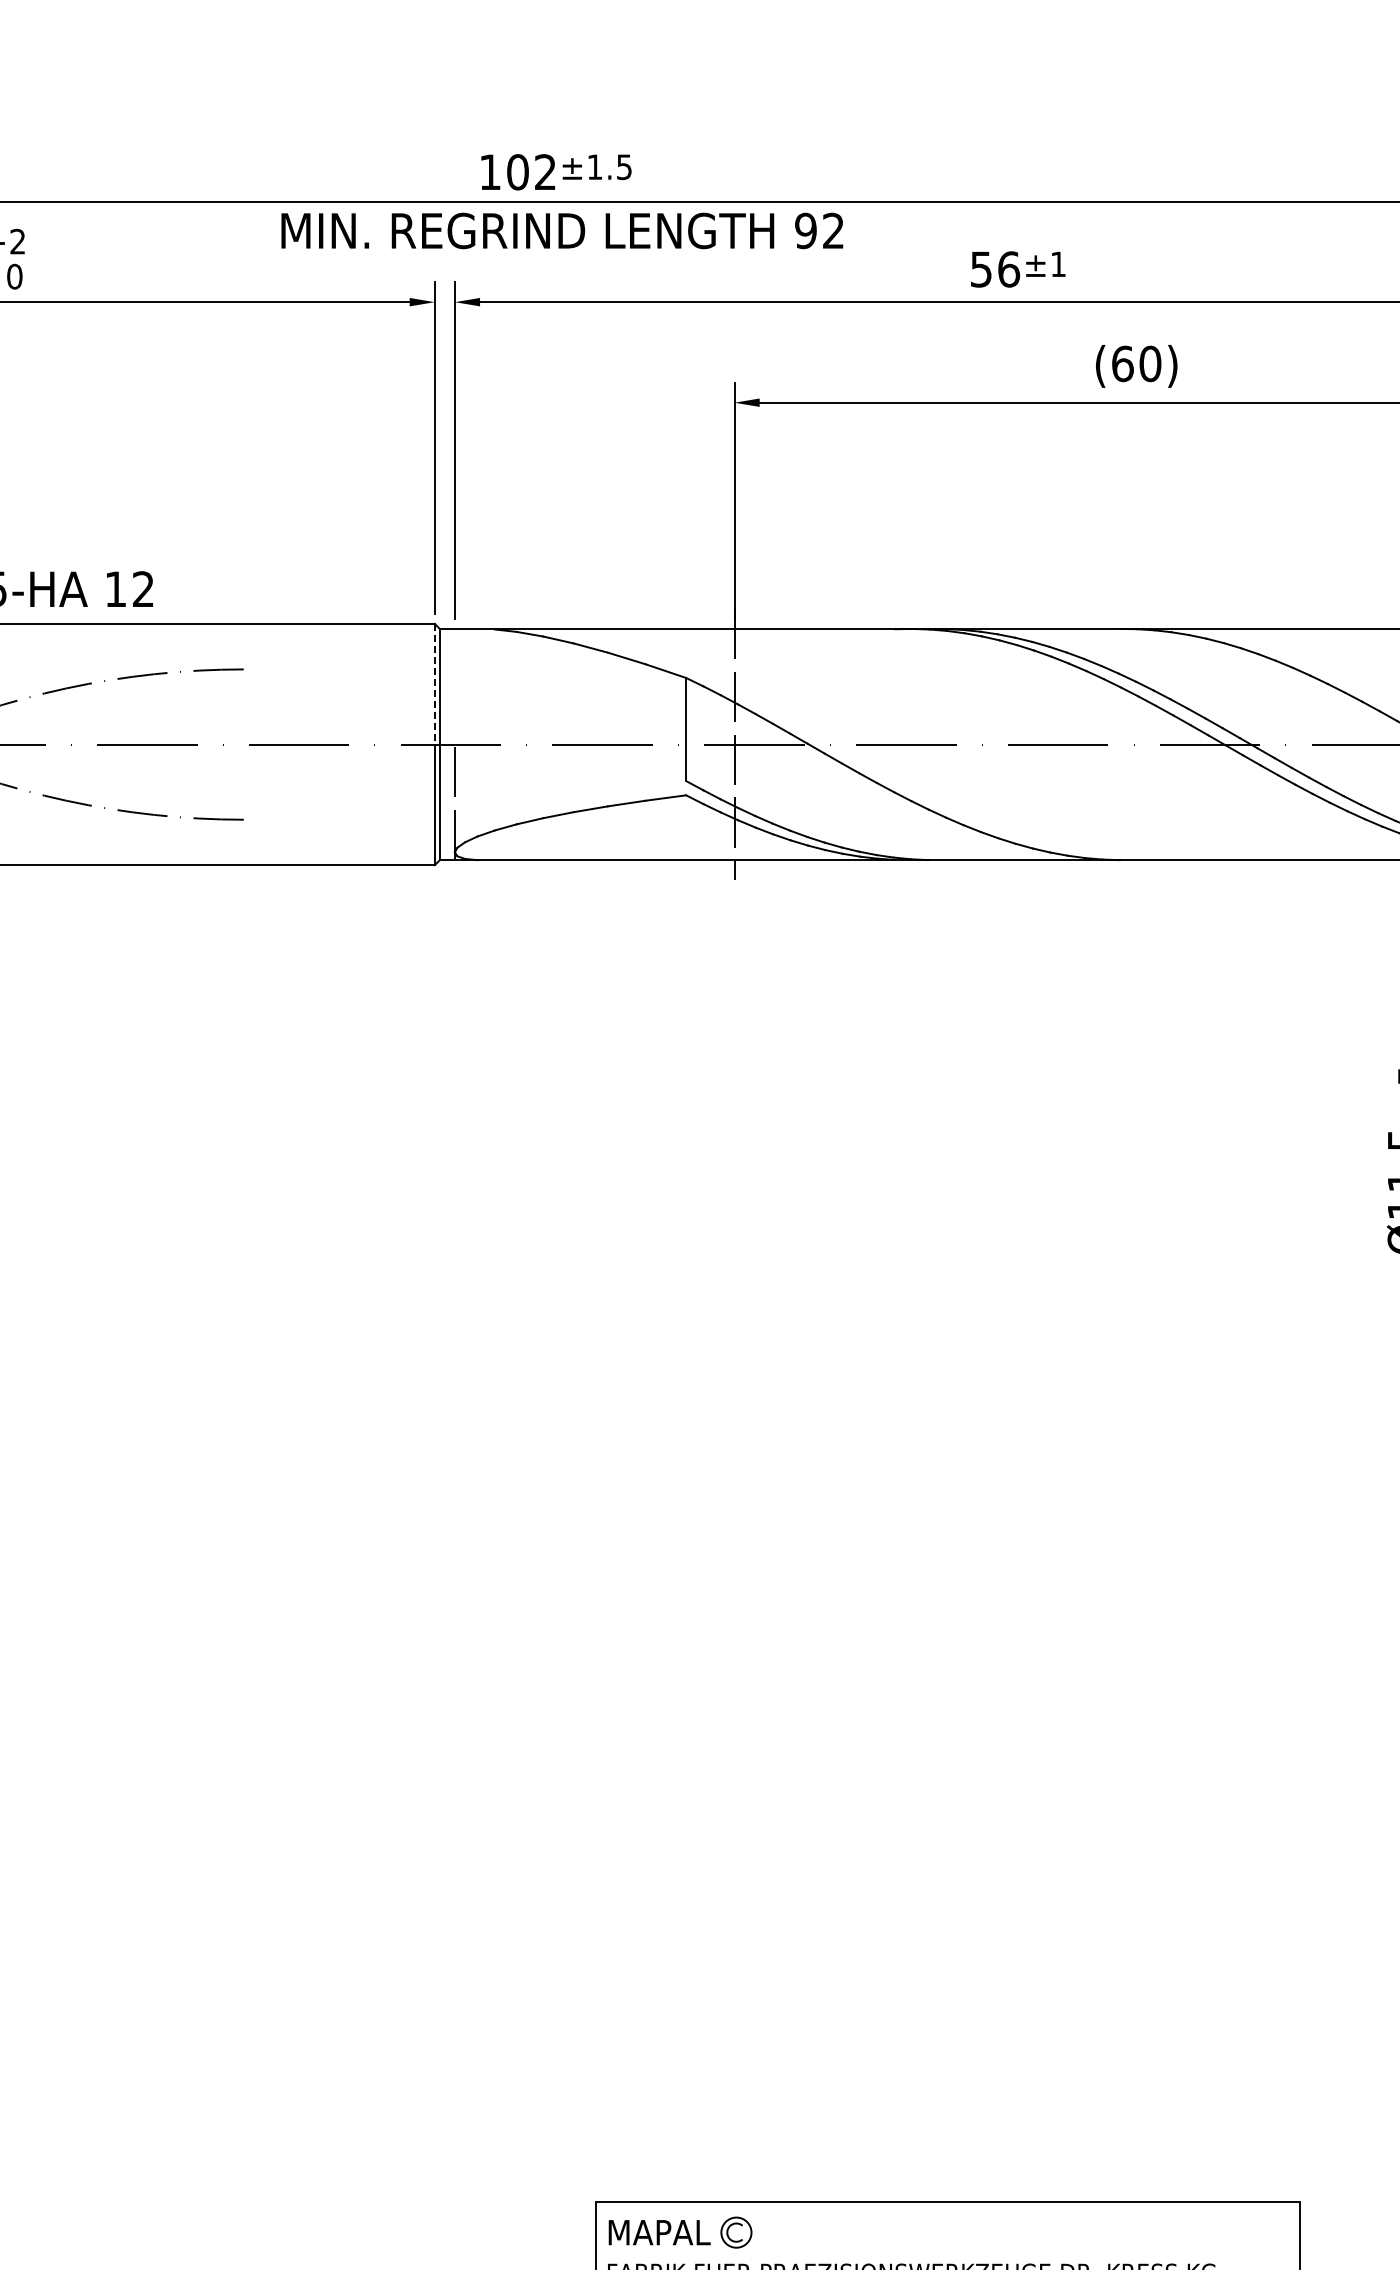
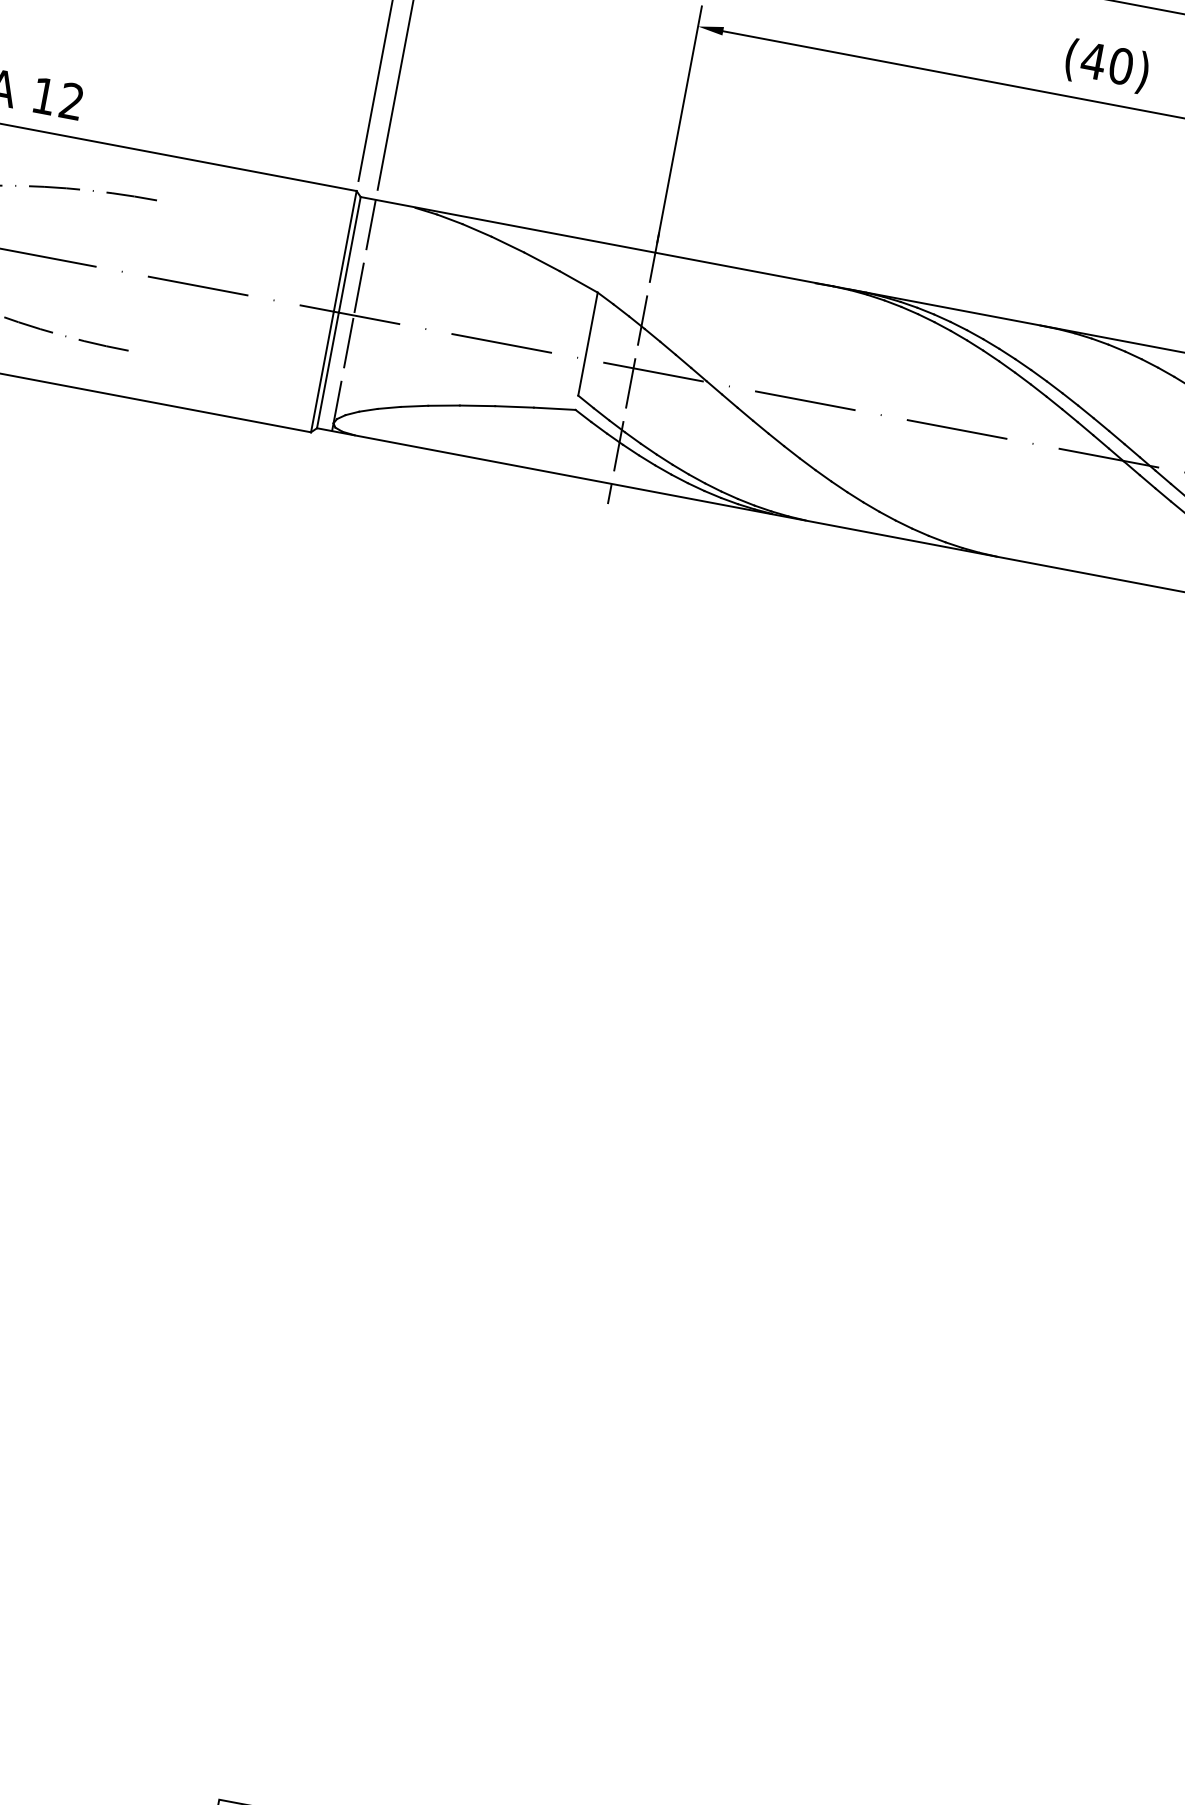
text: (1122, 363) -> (1093, 60), (60) -> (40)
line: (434, 684) -> (344, 251), dashed -> solid
line: (454, 686) -> (364, 257), added

